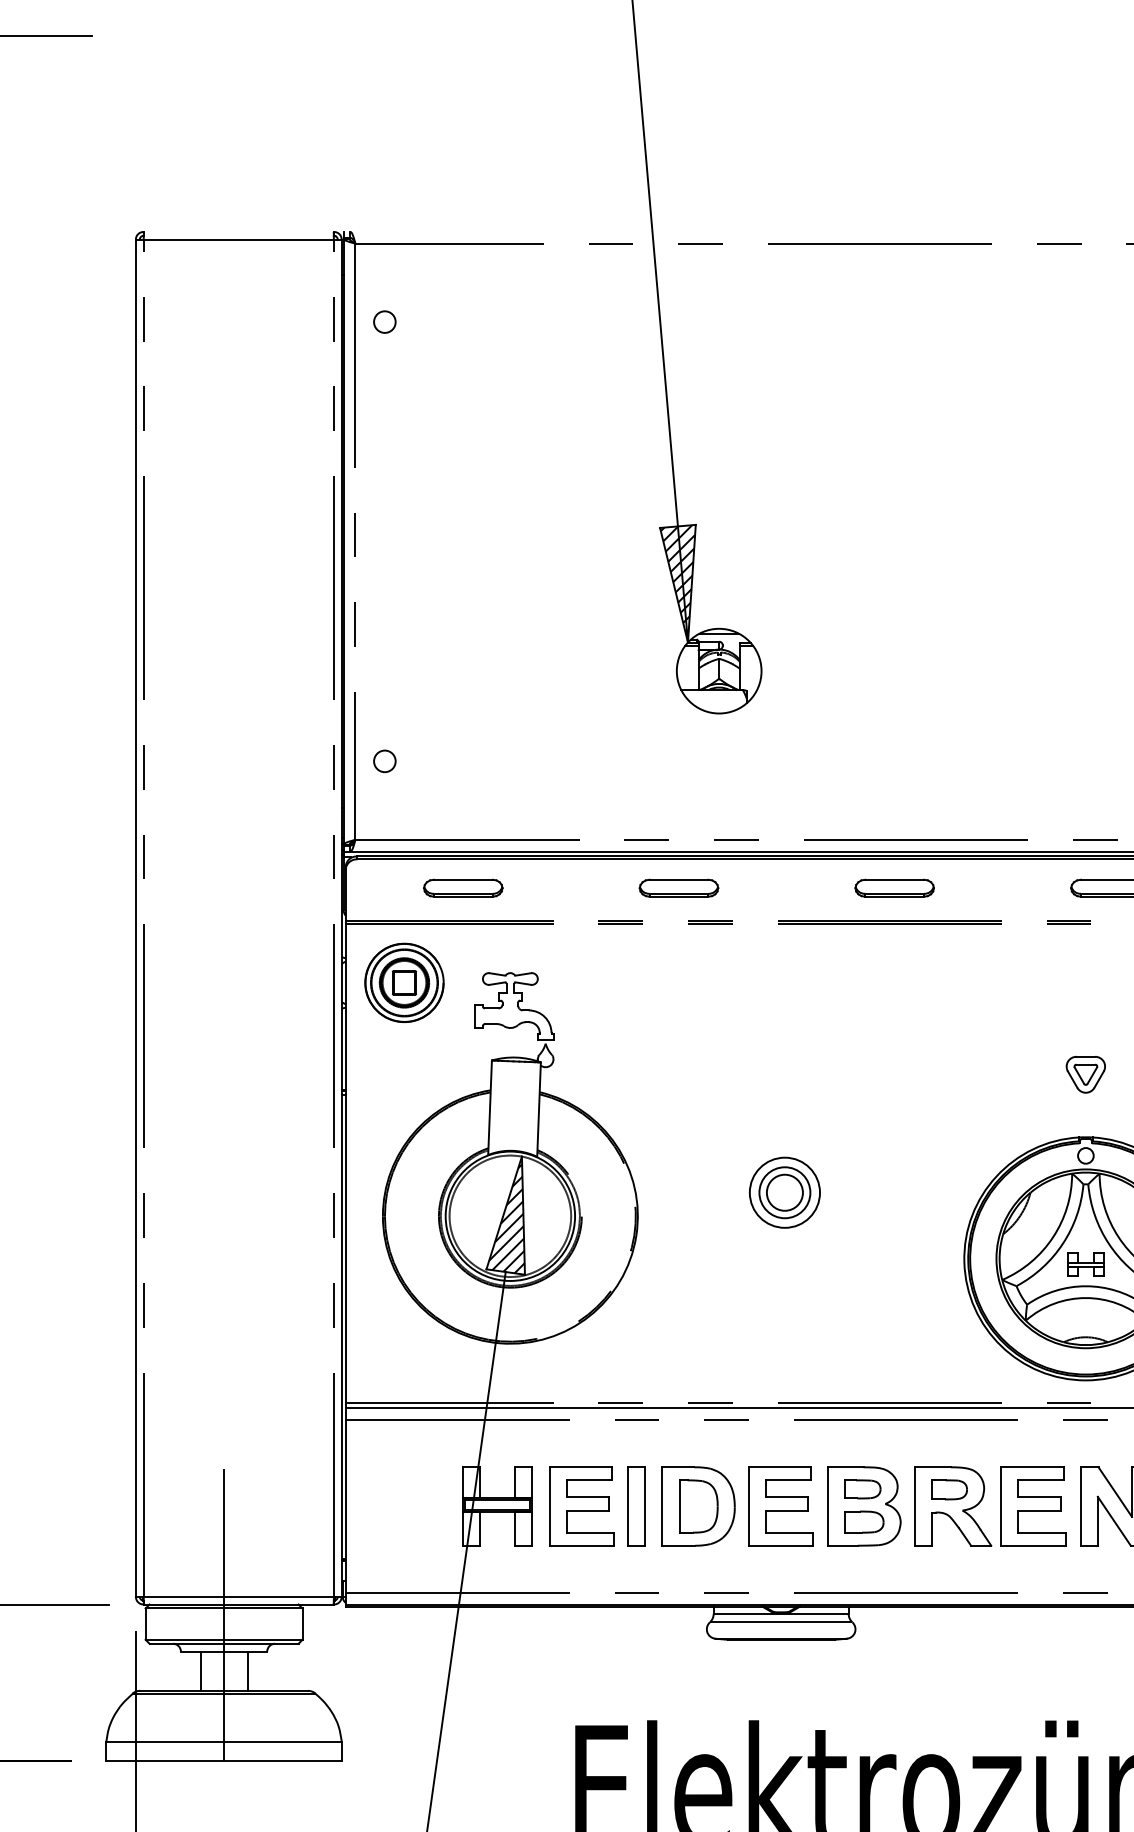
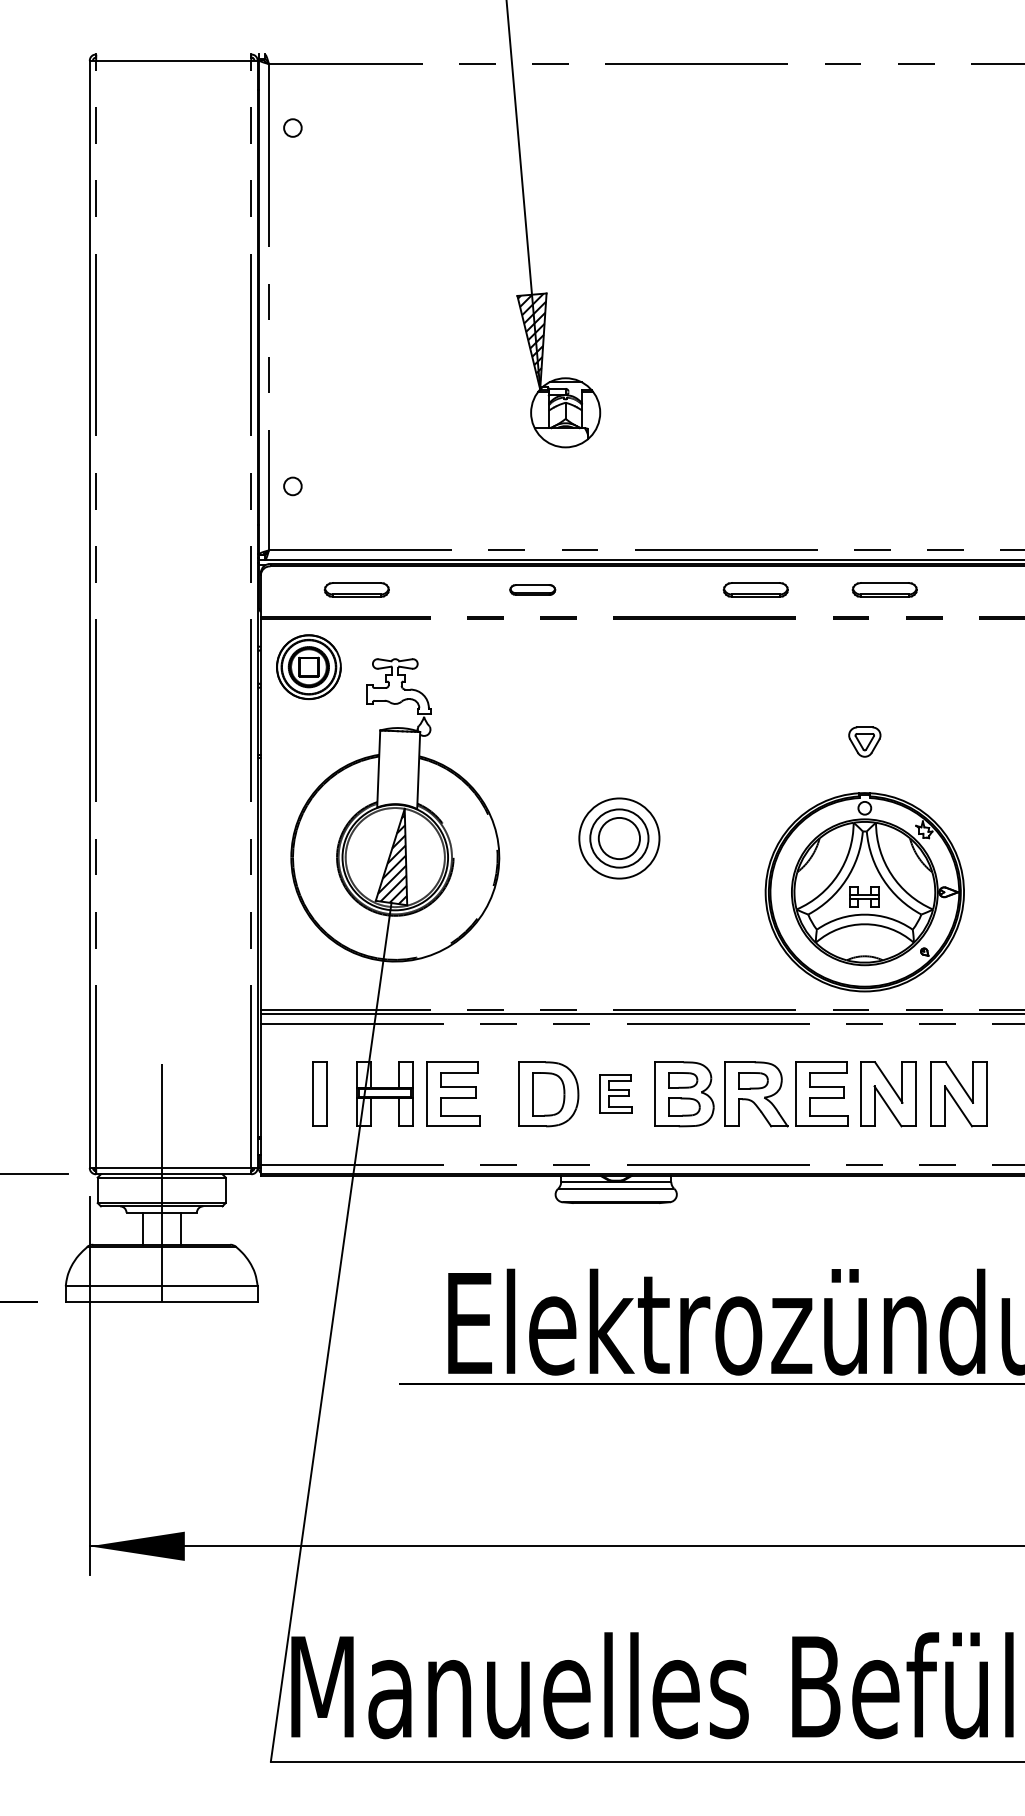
part: (678, 887) -> (532, 589), size x0.7
part: (894, 887) -> (755, 589), moved
part: (783, 1191) -> (618, 837), size x1.4
part: (635, 1505) -> (319, 1093), moved
part: (780, 1505) -> (615, 1093), size x0.6

